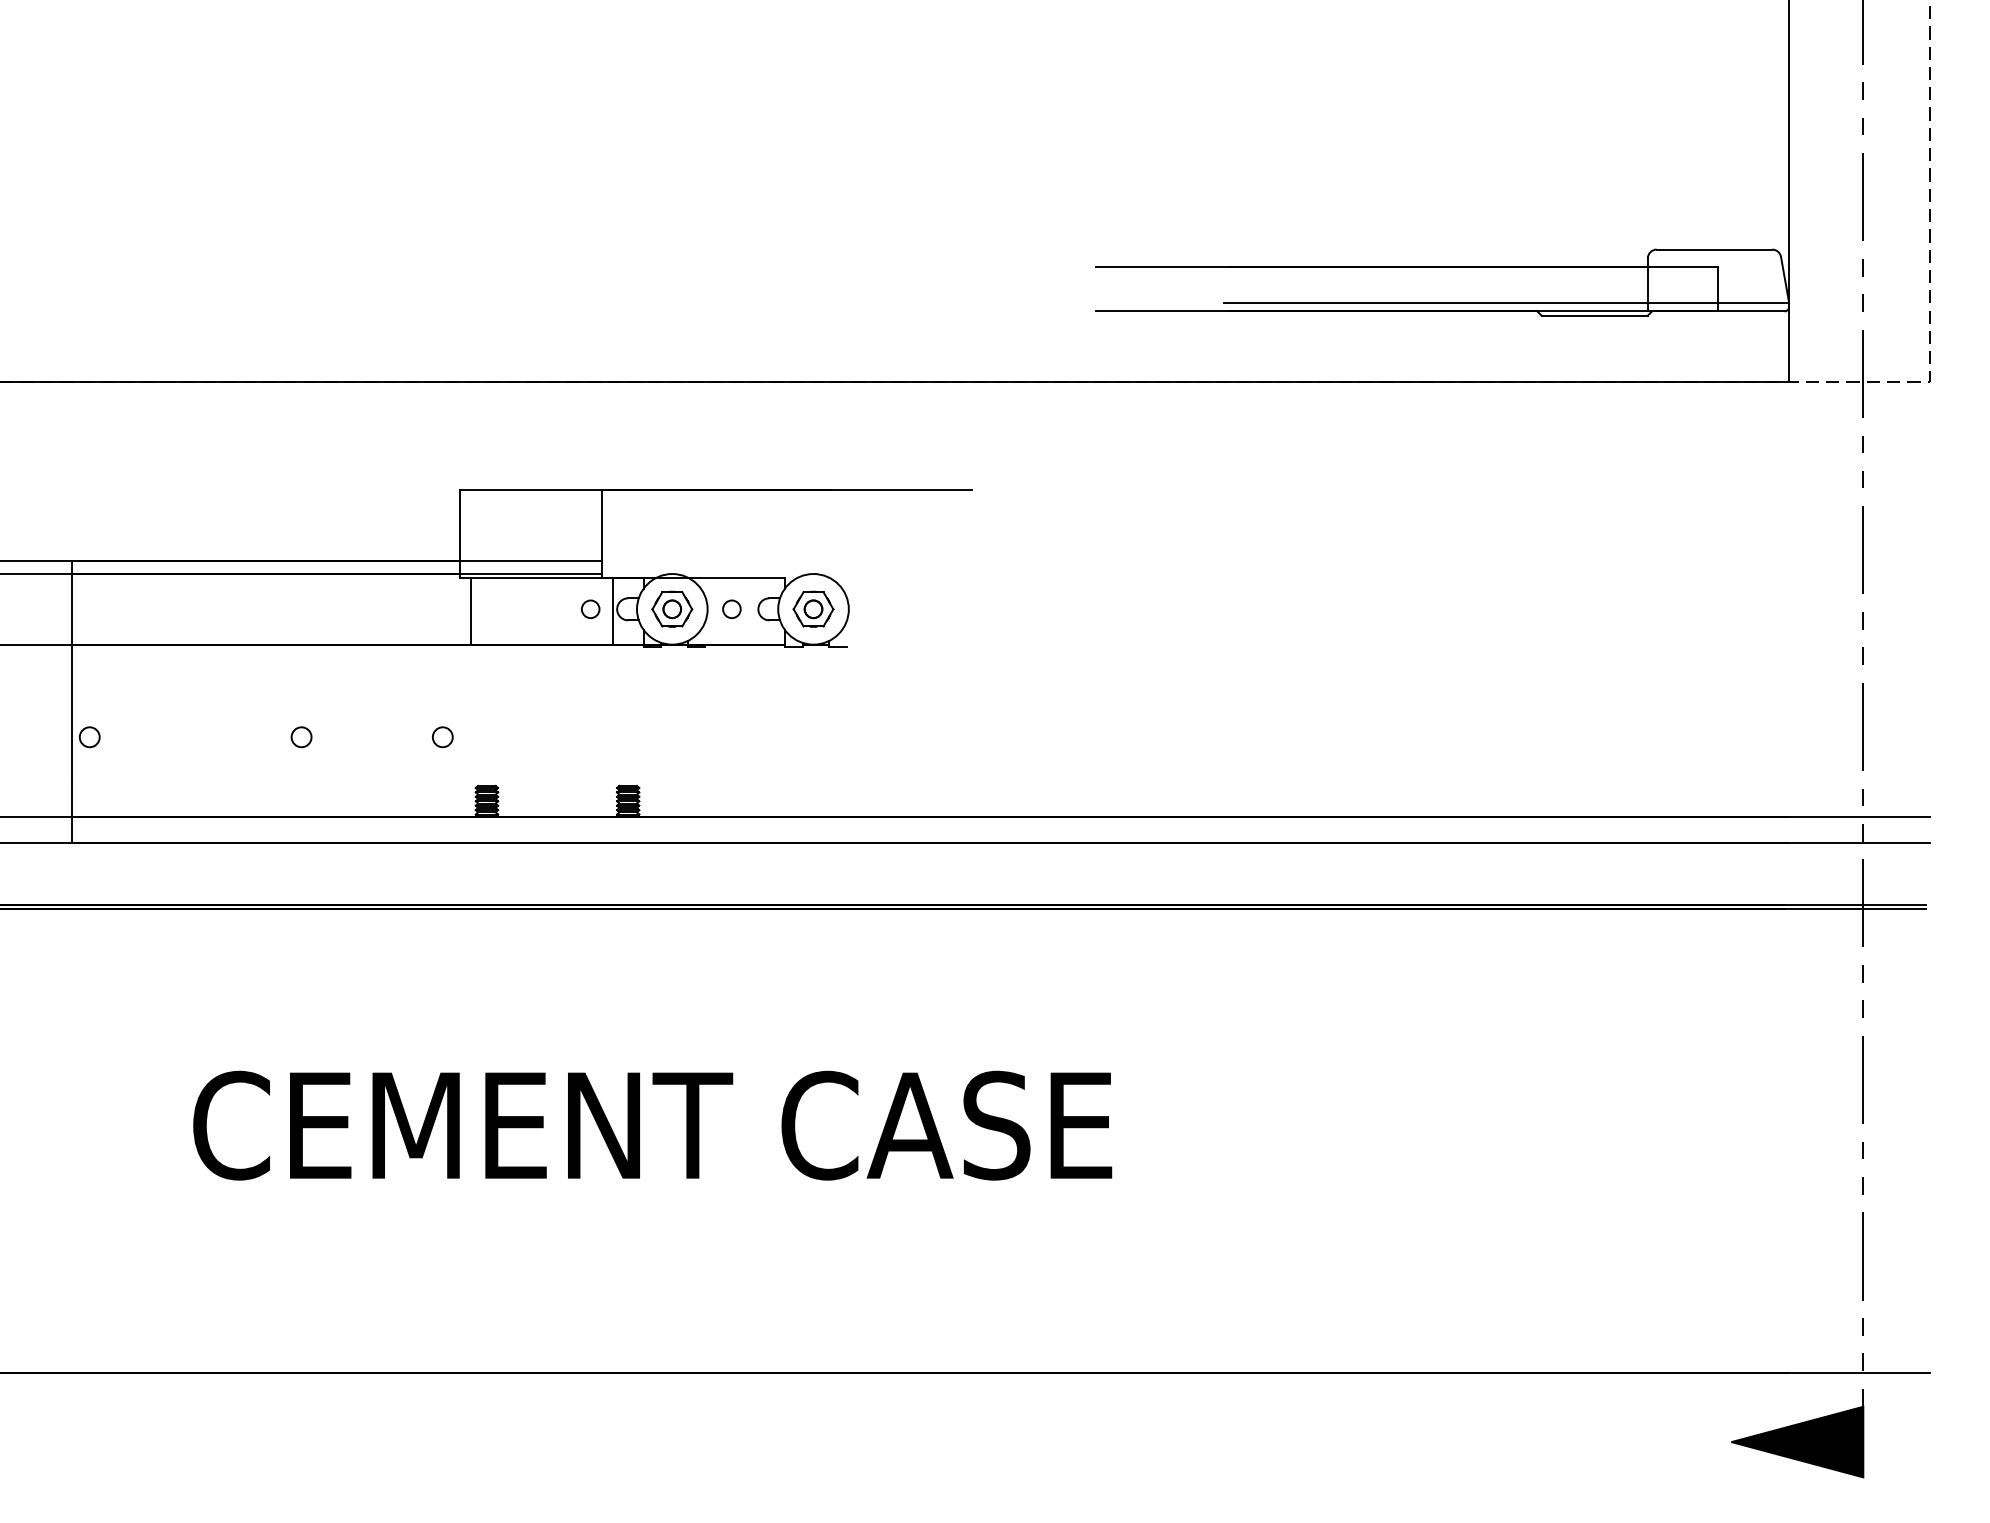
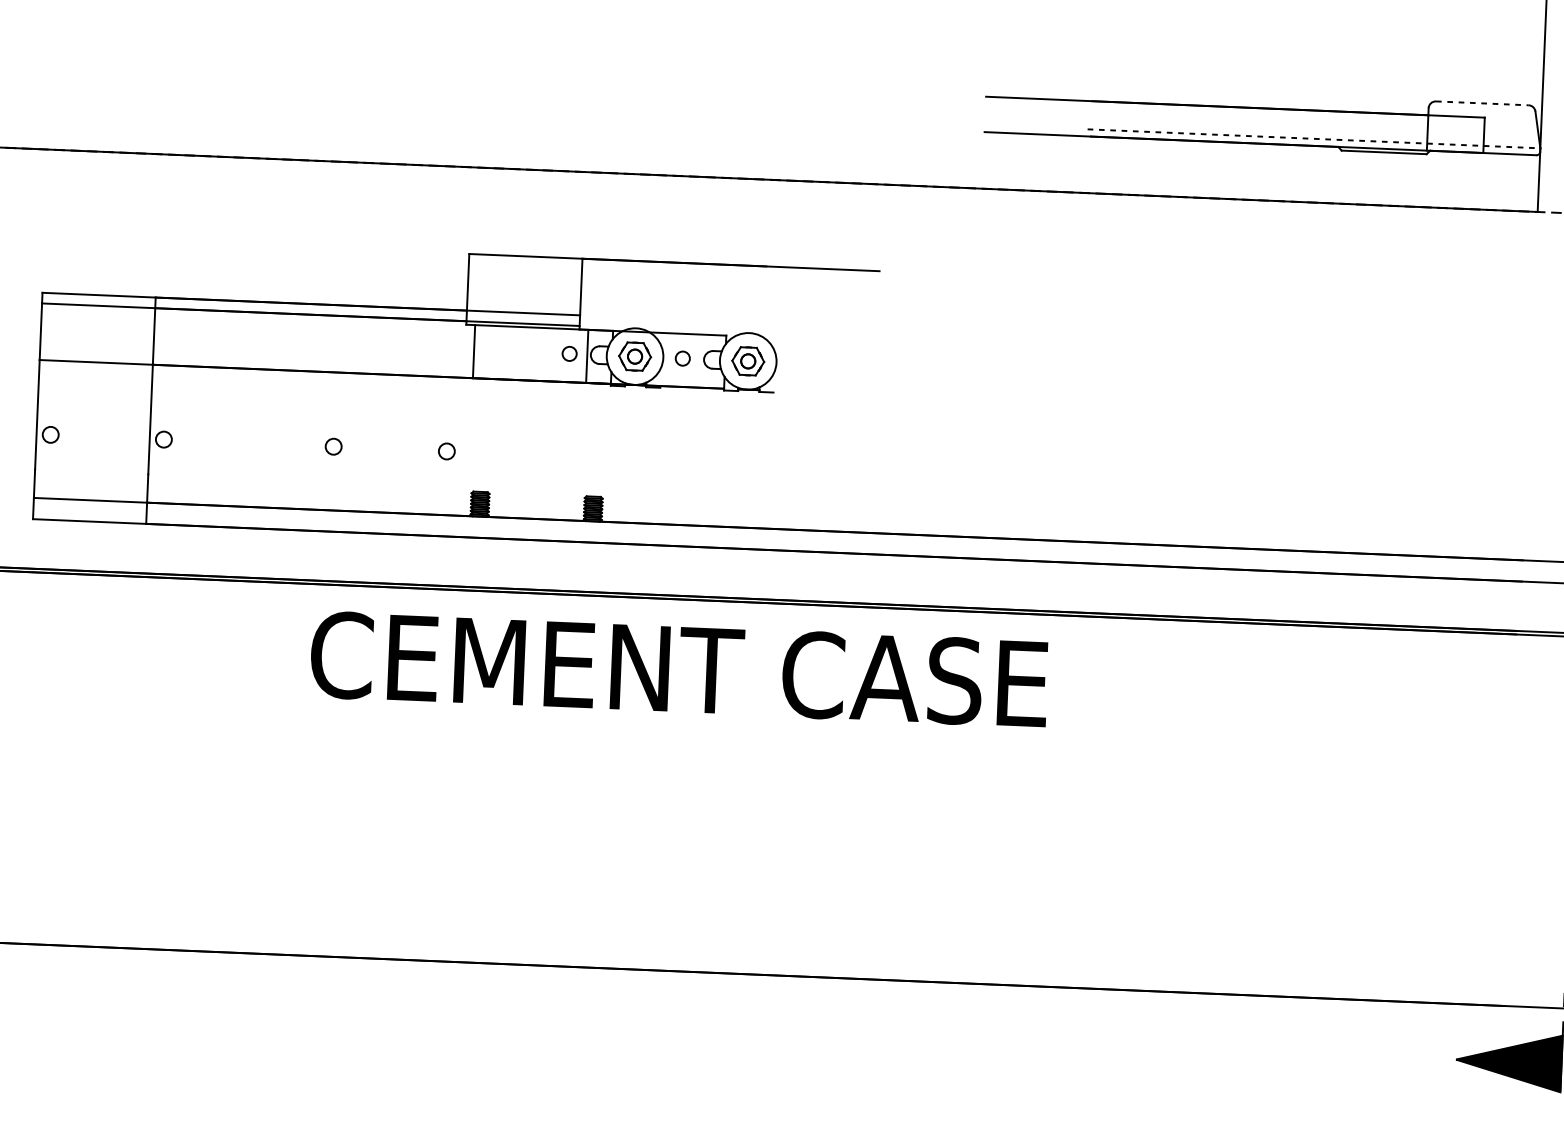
line: (1714, 249) -> (1482, 103), solid -> dashed
line: (1507, 302) -> (1314, 138), solid -> dashed
text: (652, 1125) -> (679, 669), moved

